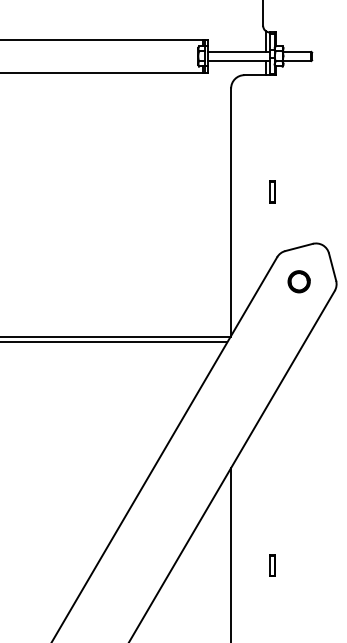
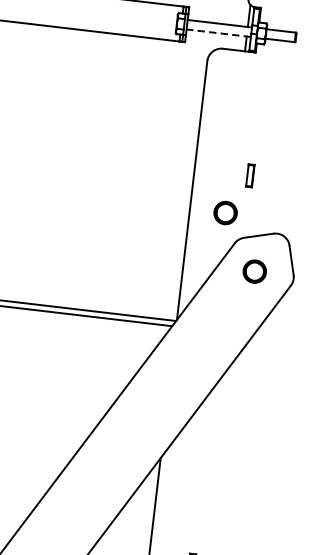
line: (238, 61) -> (218, 33), solid -> dashed
part: (272, 191) -> (250, 175), moved
part: (264, 229) -> (224, 212), added

